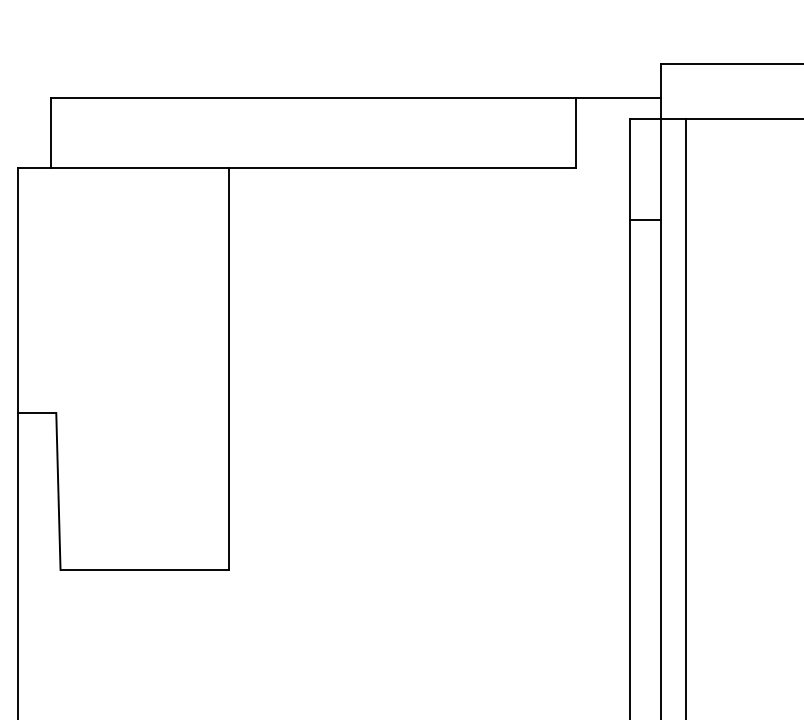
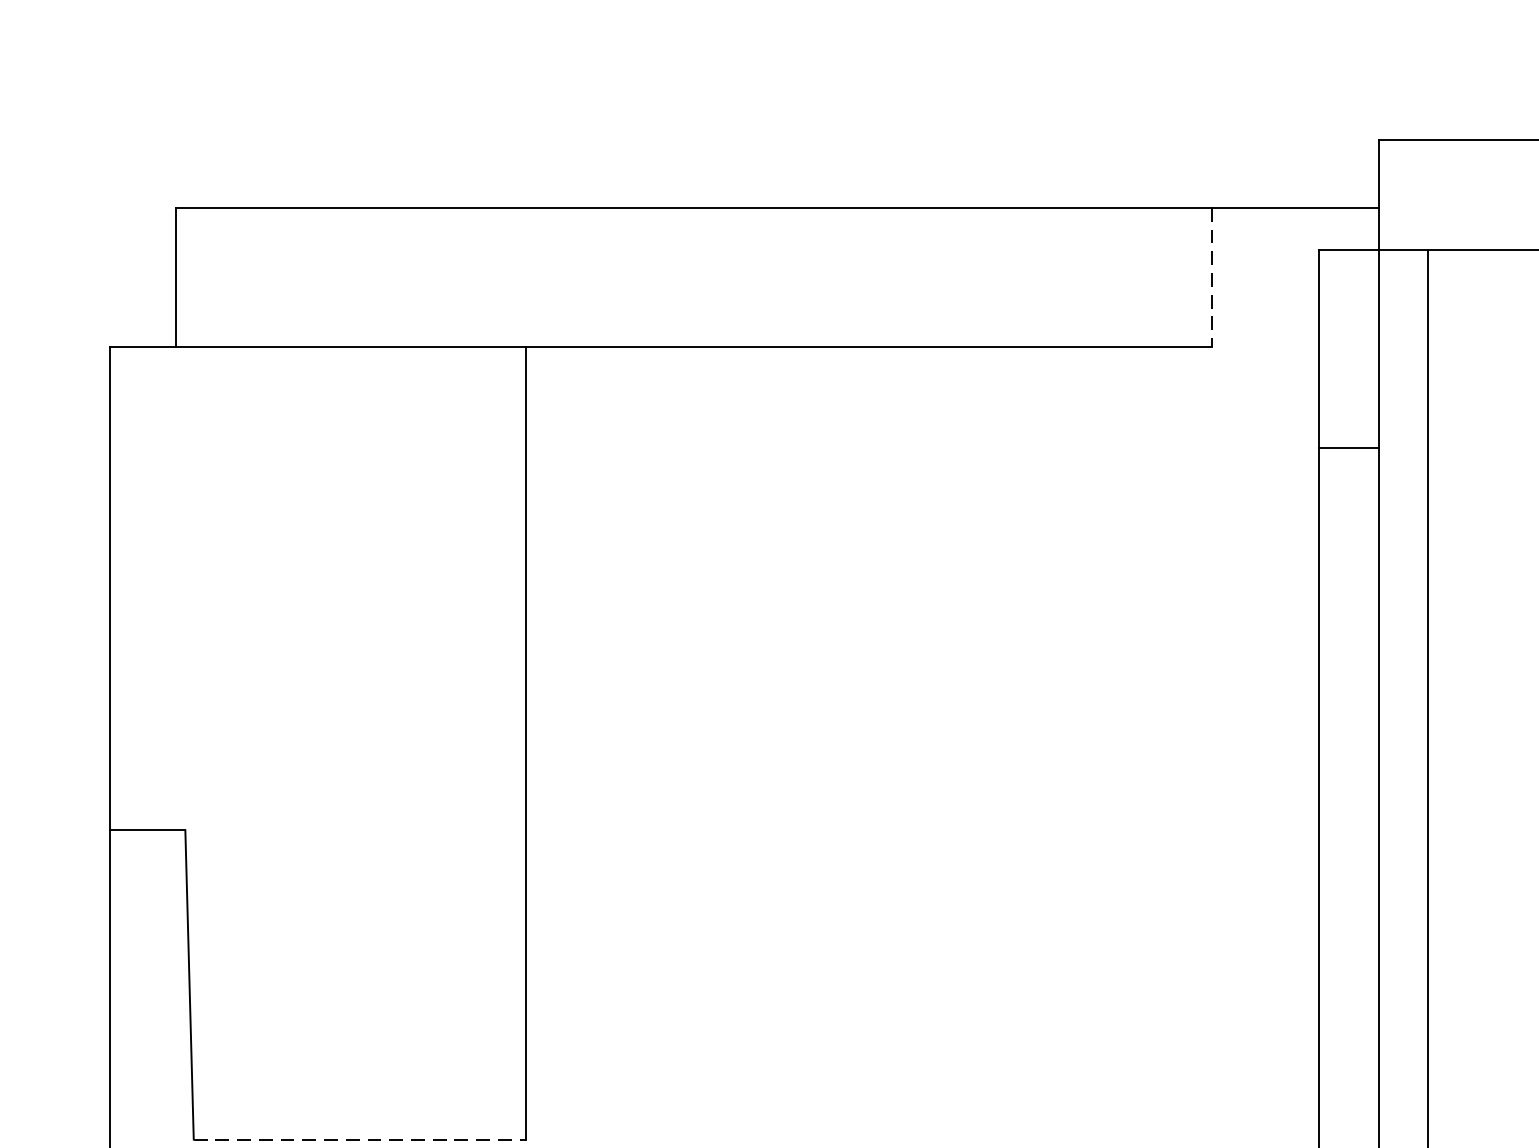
line: (576, 133) -> (1212, 277), solid -> dashed
line: (145, 569) -> (361, 1138), solid -> dashed

